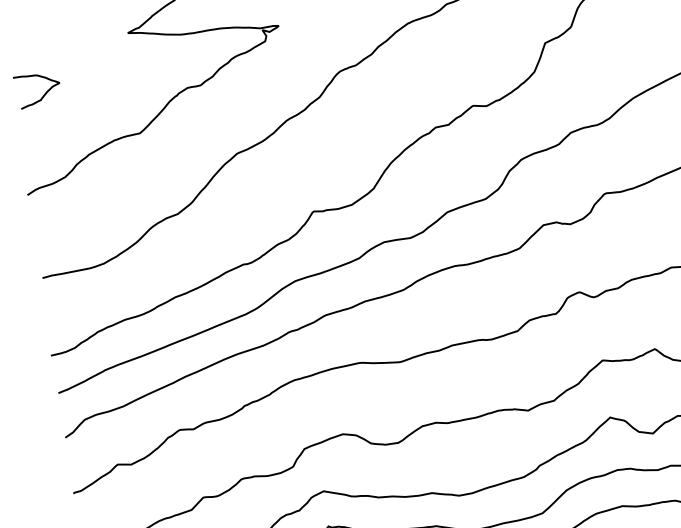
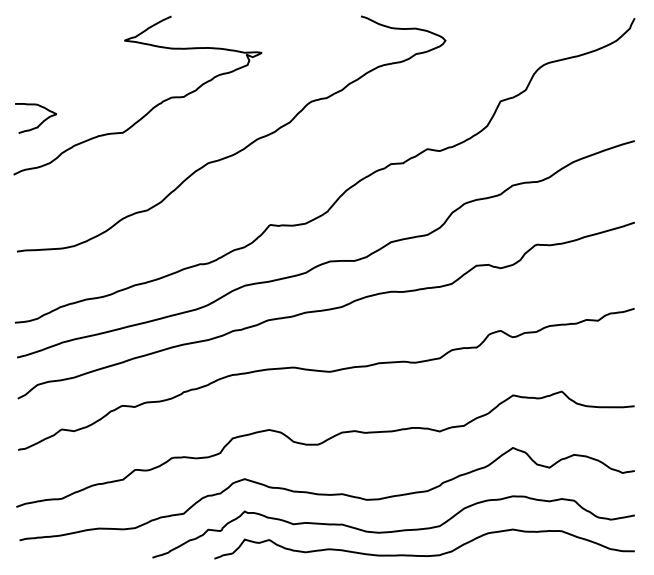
curve: (41, 96) -> (38, 124), moved

